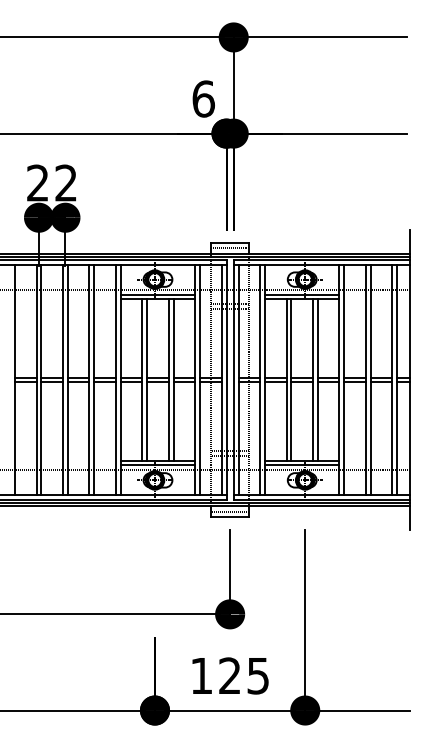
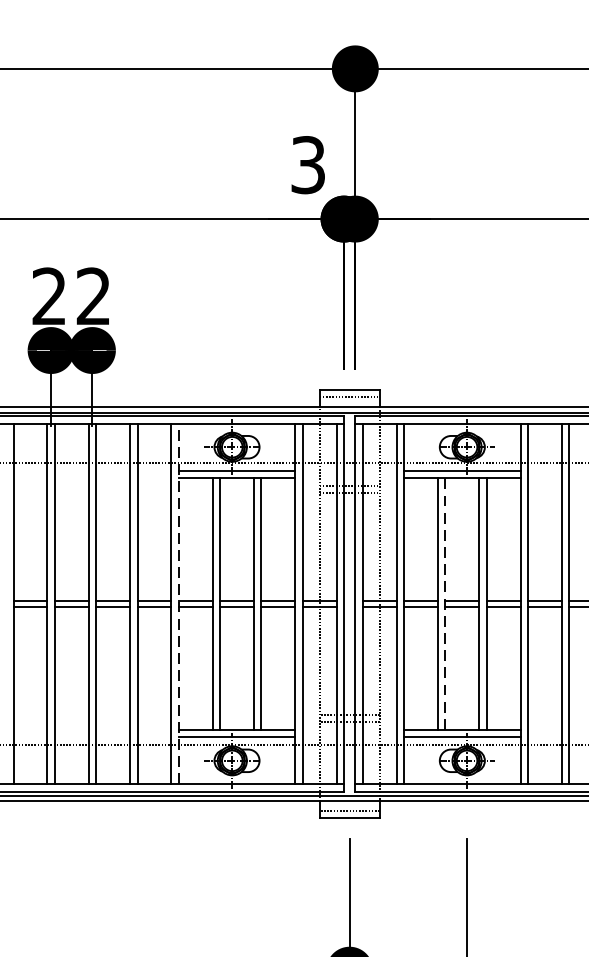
text: (203, 98) -> (308, 164), 6 -> 3
line: (120, 379) -> (178, 603), solid -> dashed
line: (291, 380) -> (445, 604), solid -> dashed

